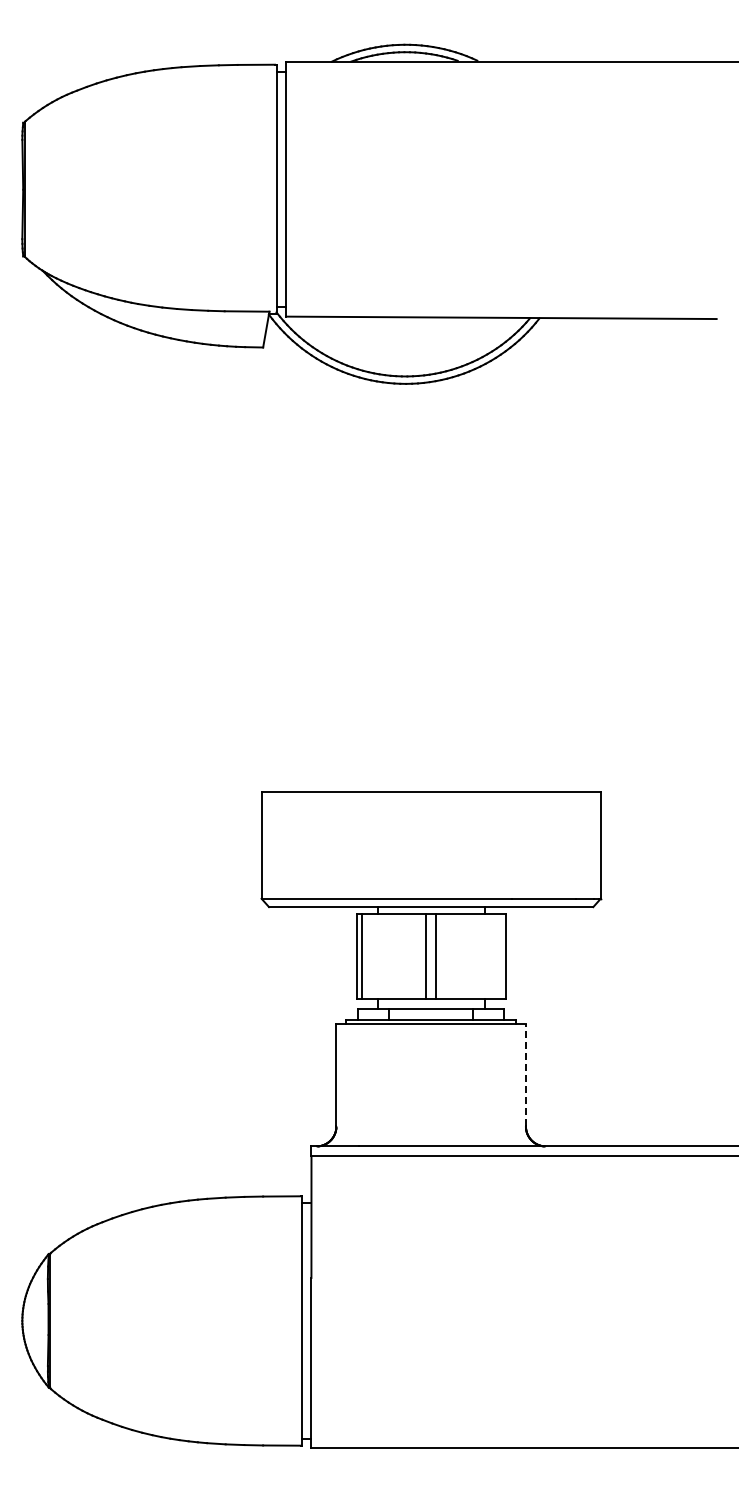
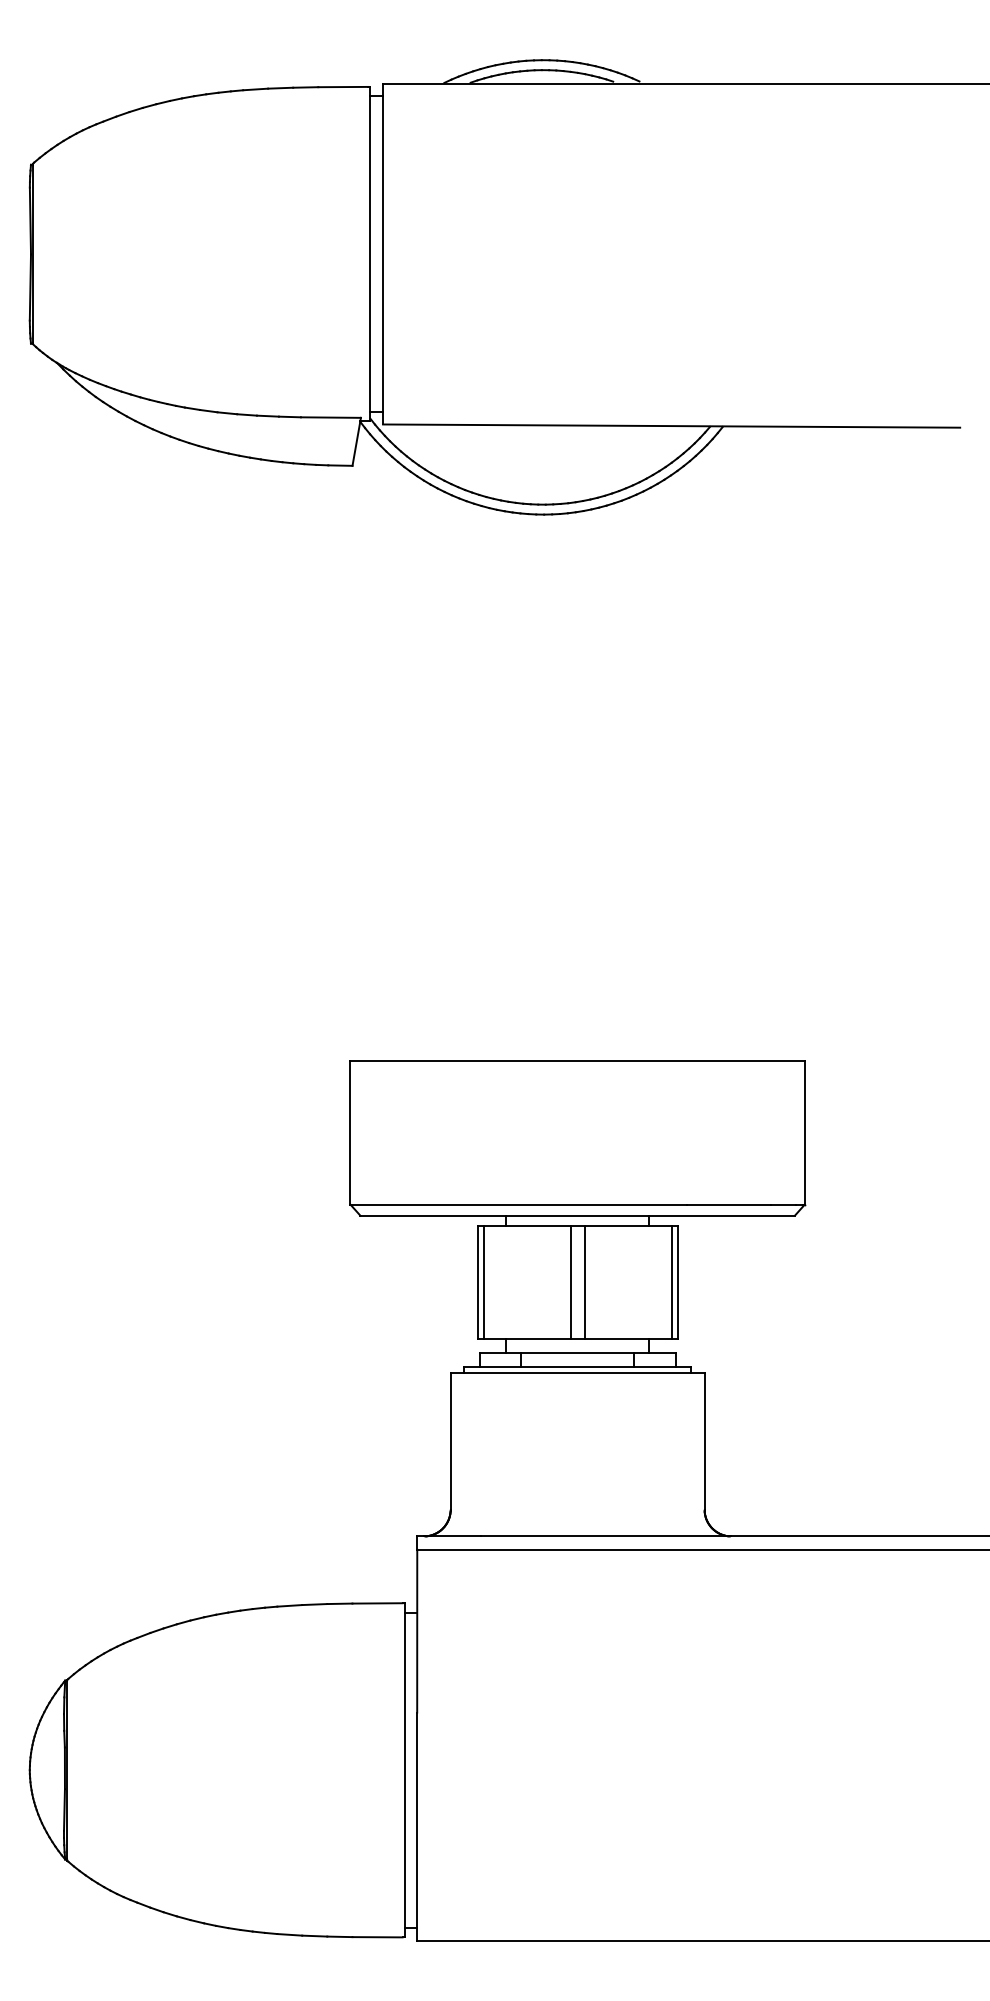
line: (501, 956) -> (671, 1281), added
line: (525, 1074) -> (704, 1440), dashed -> solid

